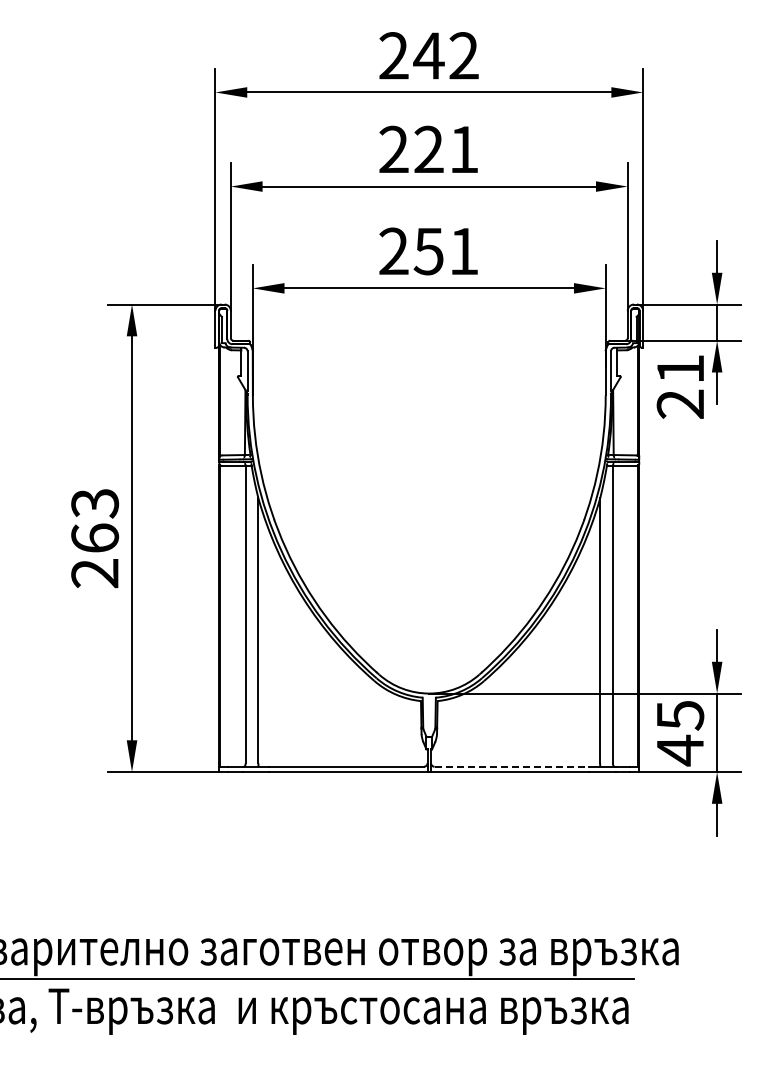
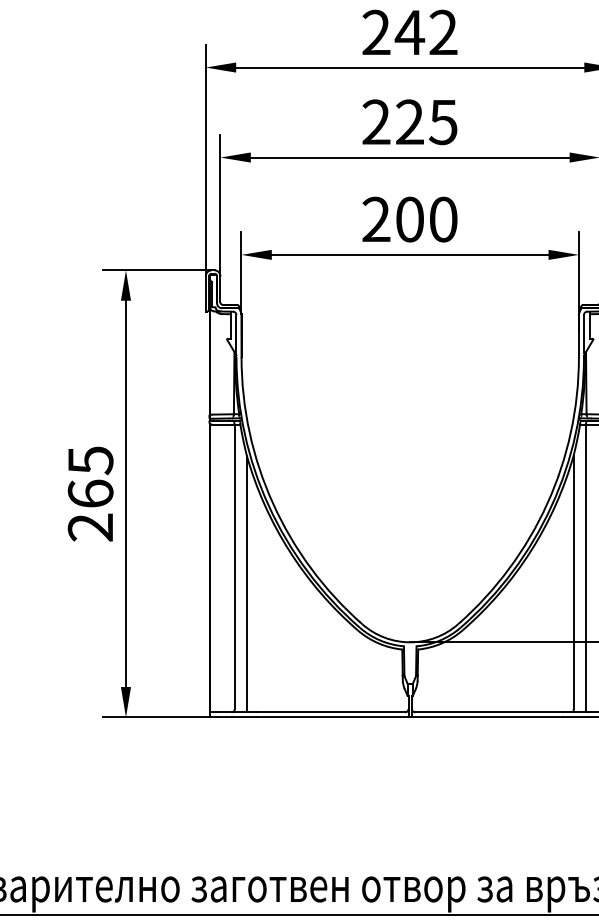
text: (463, 149) -> (442, 122), 221 -> 225
text: (445, 251) -> (425, 219), 251 -> 200
text: (94, 503) -> (90, 460), 263 -> 265
line: (512, 766) -> (489, 712), dashed -> solid

